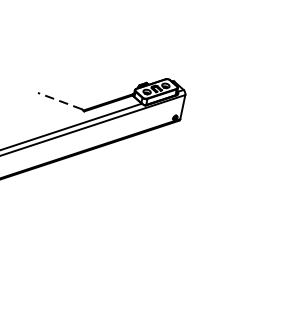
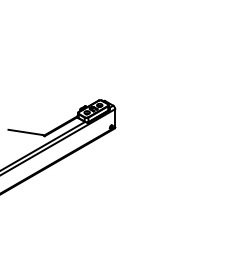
line: (59, 101) -> (25, 132), dashed -> solid

